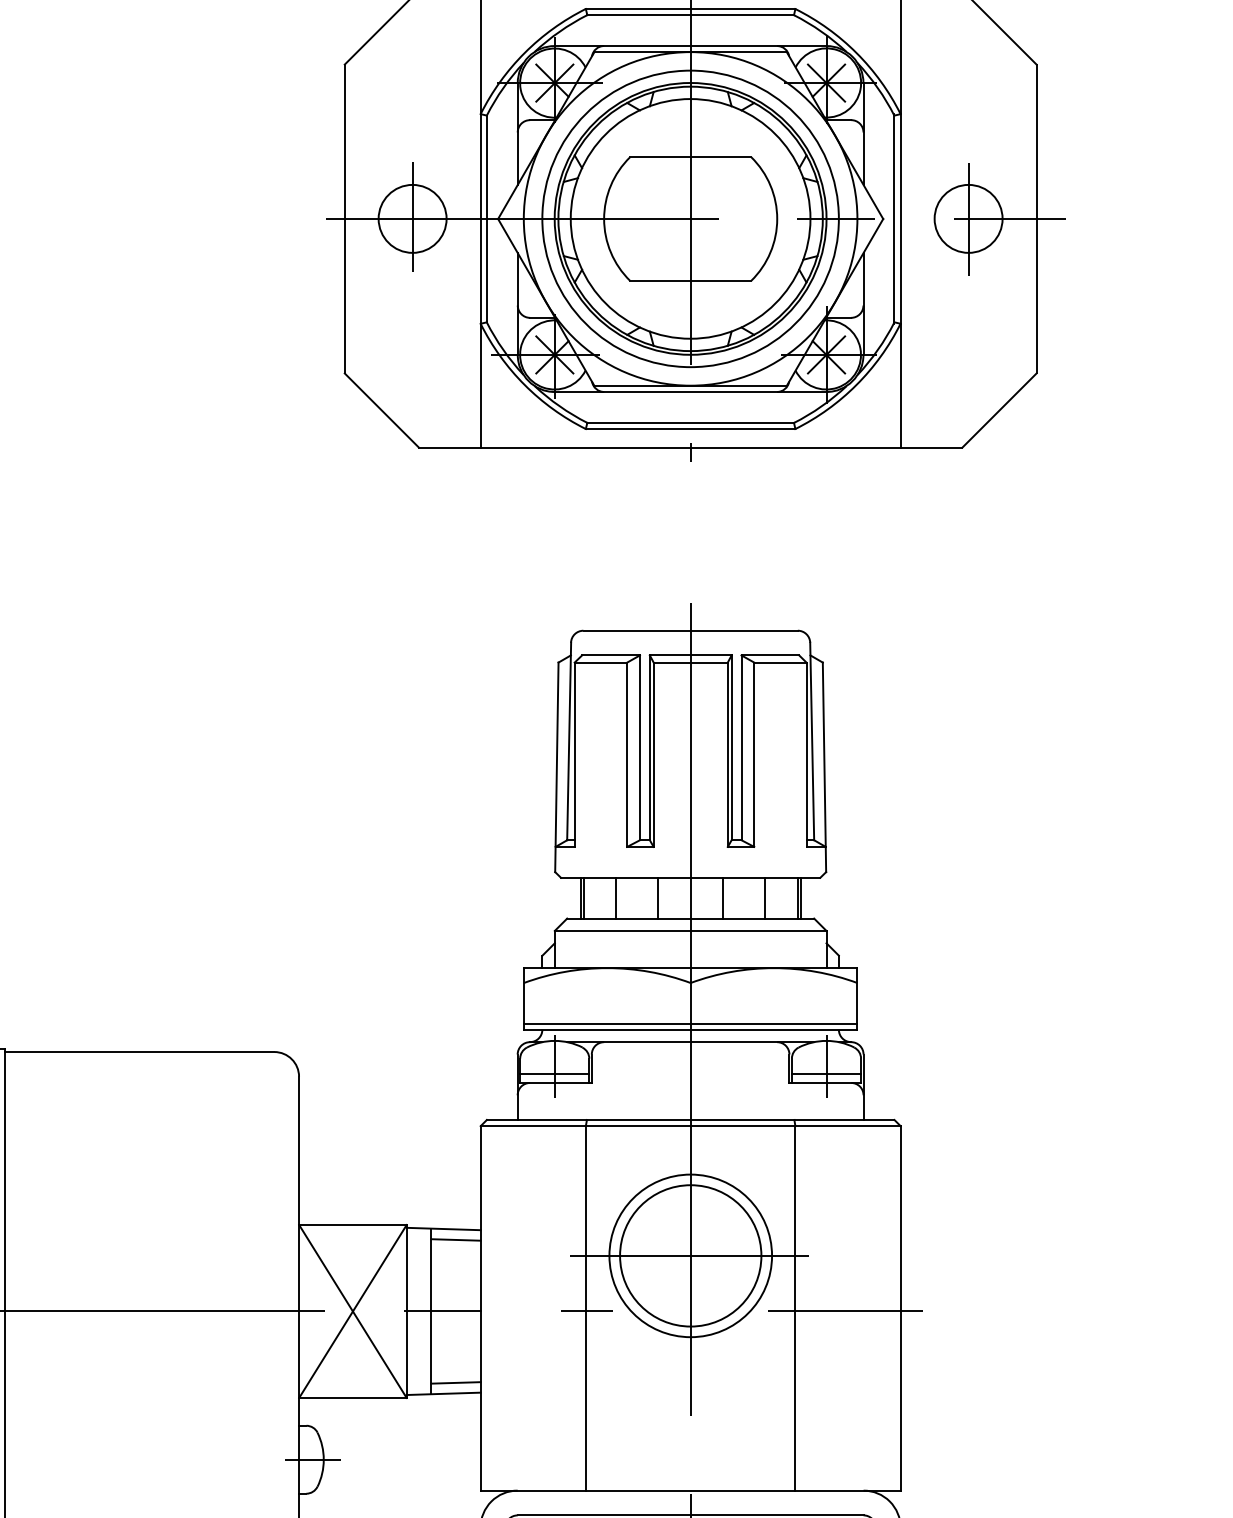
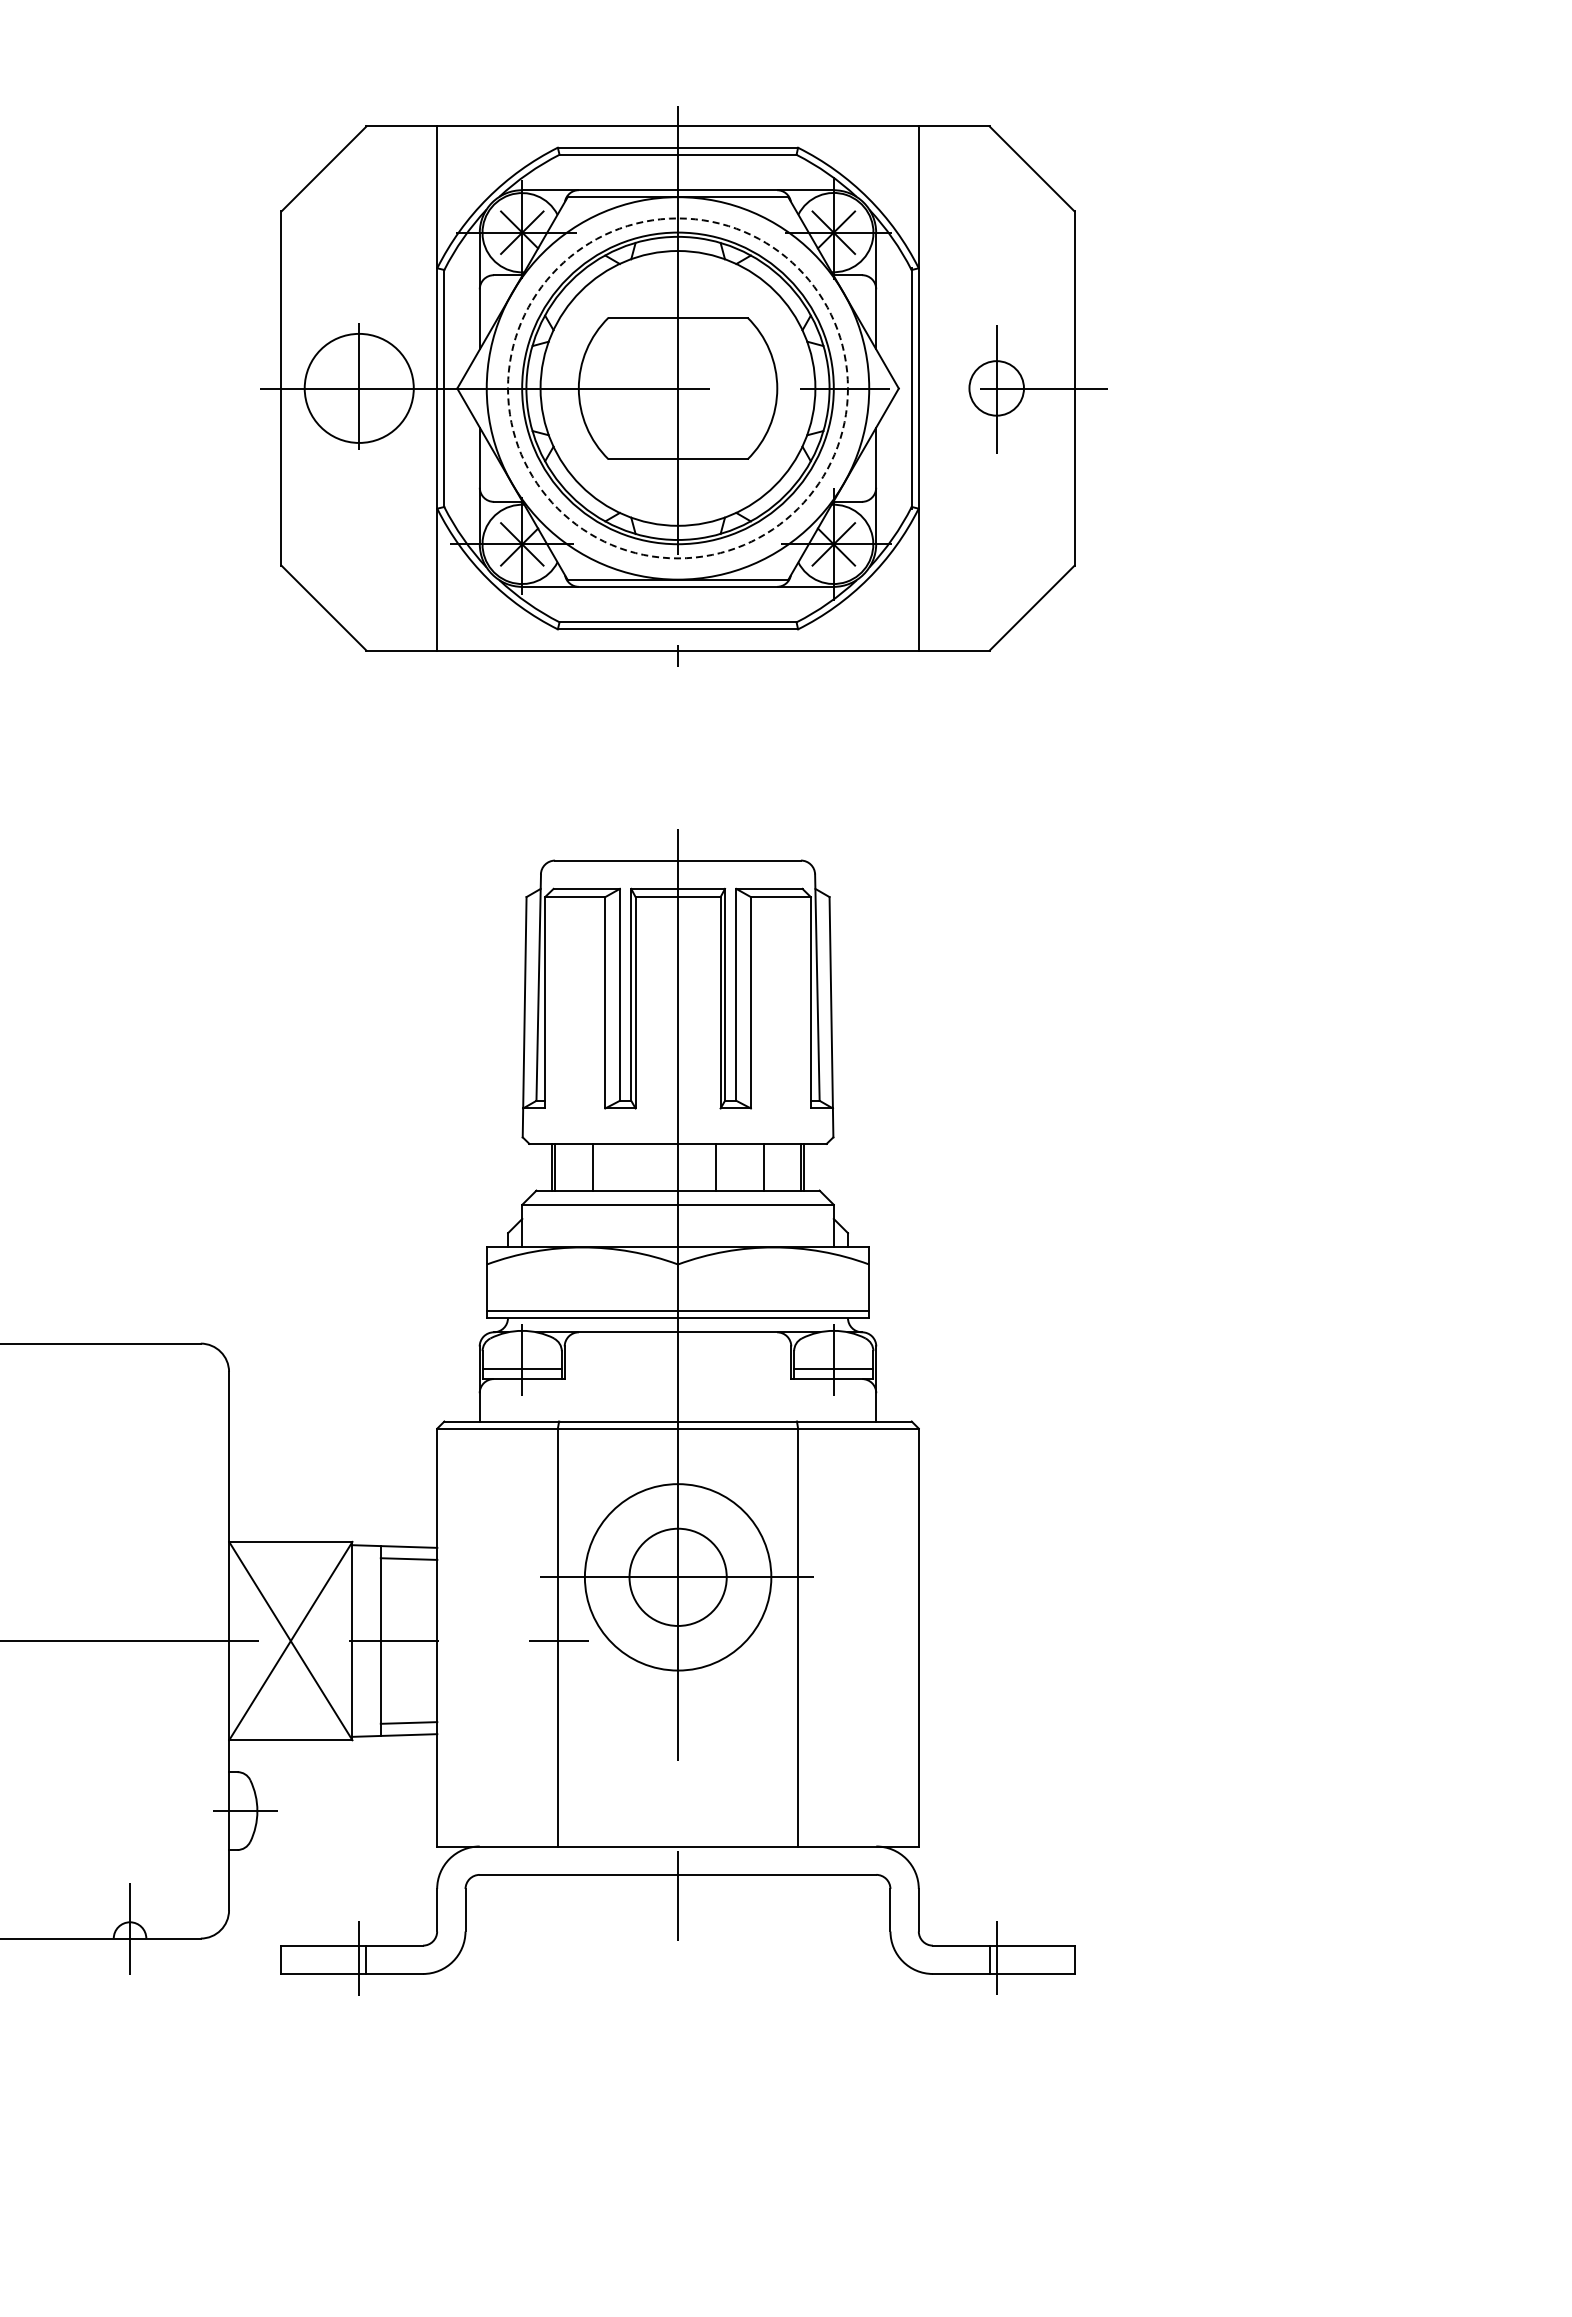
circle: (412, 218) -> (359, 388), size x1.4
circle: (690, 218) -> (677, 388), solid -> dashed
circle: (968, 218) -> (996, 388), size x0.7
line: (657, 897) -> (640, 1166), removed
circle: (691, 1256) -> (678, 1577), size x0.6
line: (845, 1311) -> (855, 1641), removed

